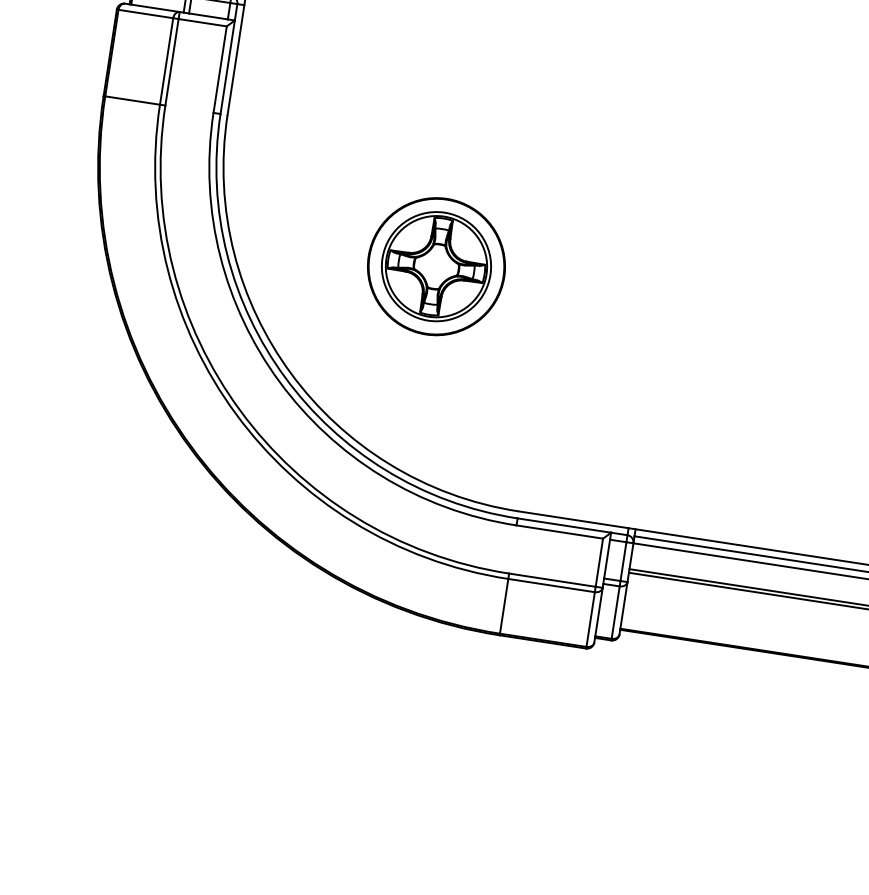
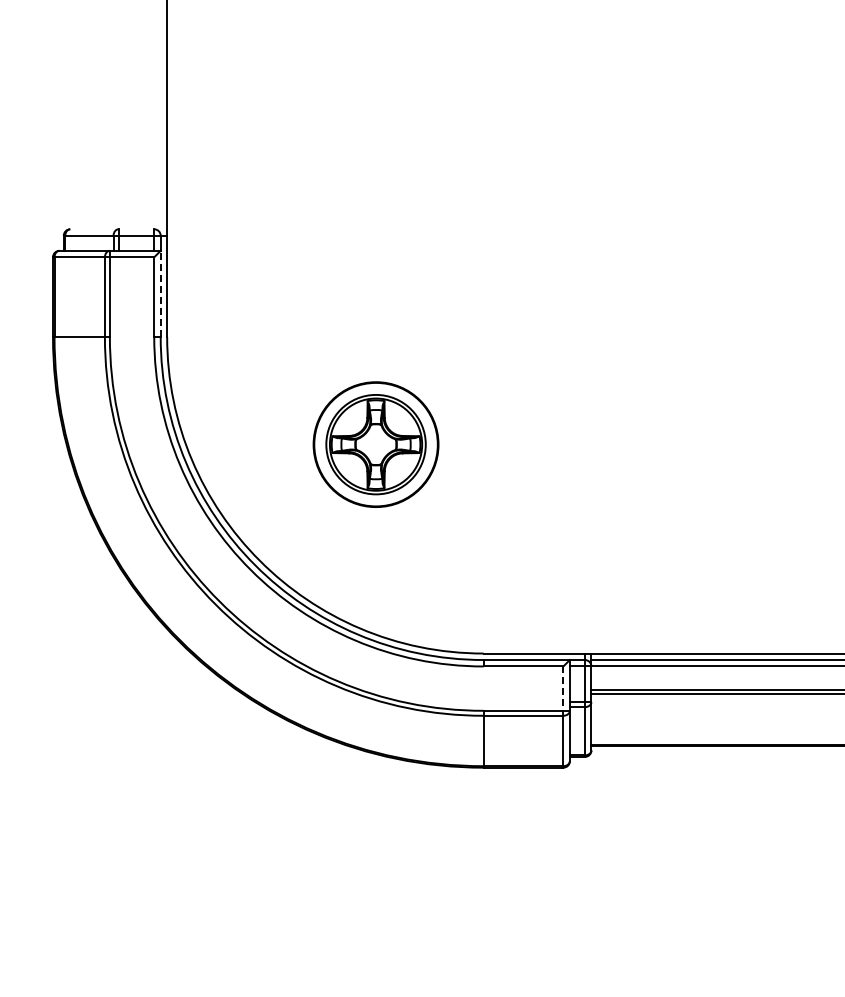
line: (227, 66) -> (160, 293), solid -> dashed
line: (599, 563) -> (563, 689), solid -> dashed

